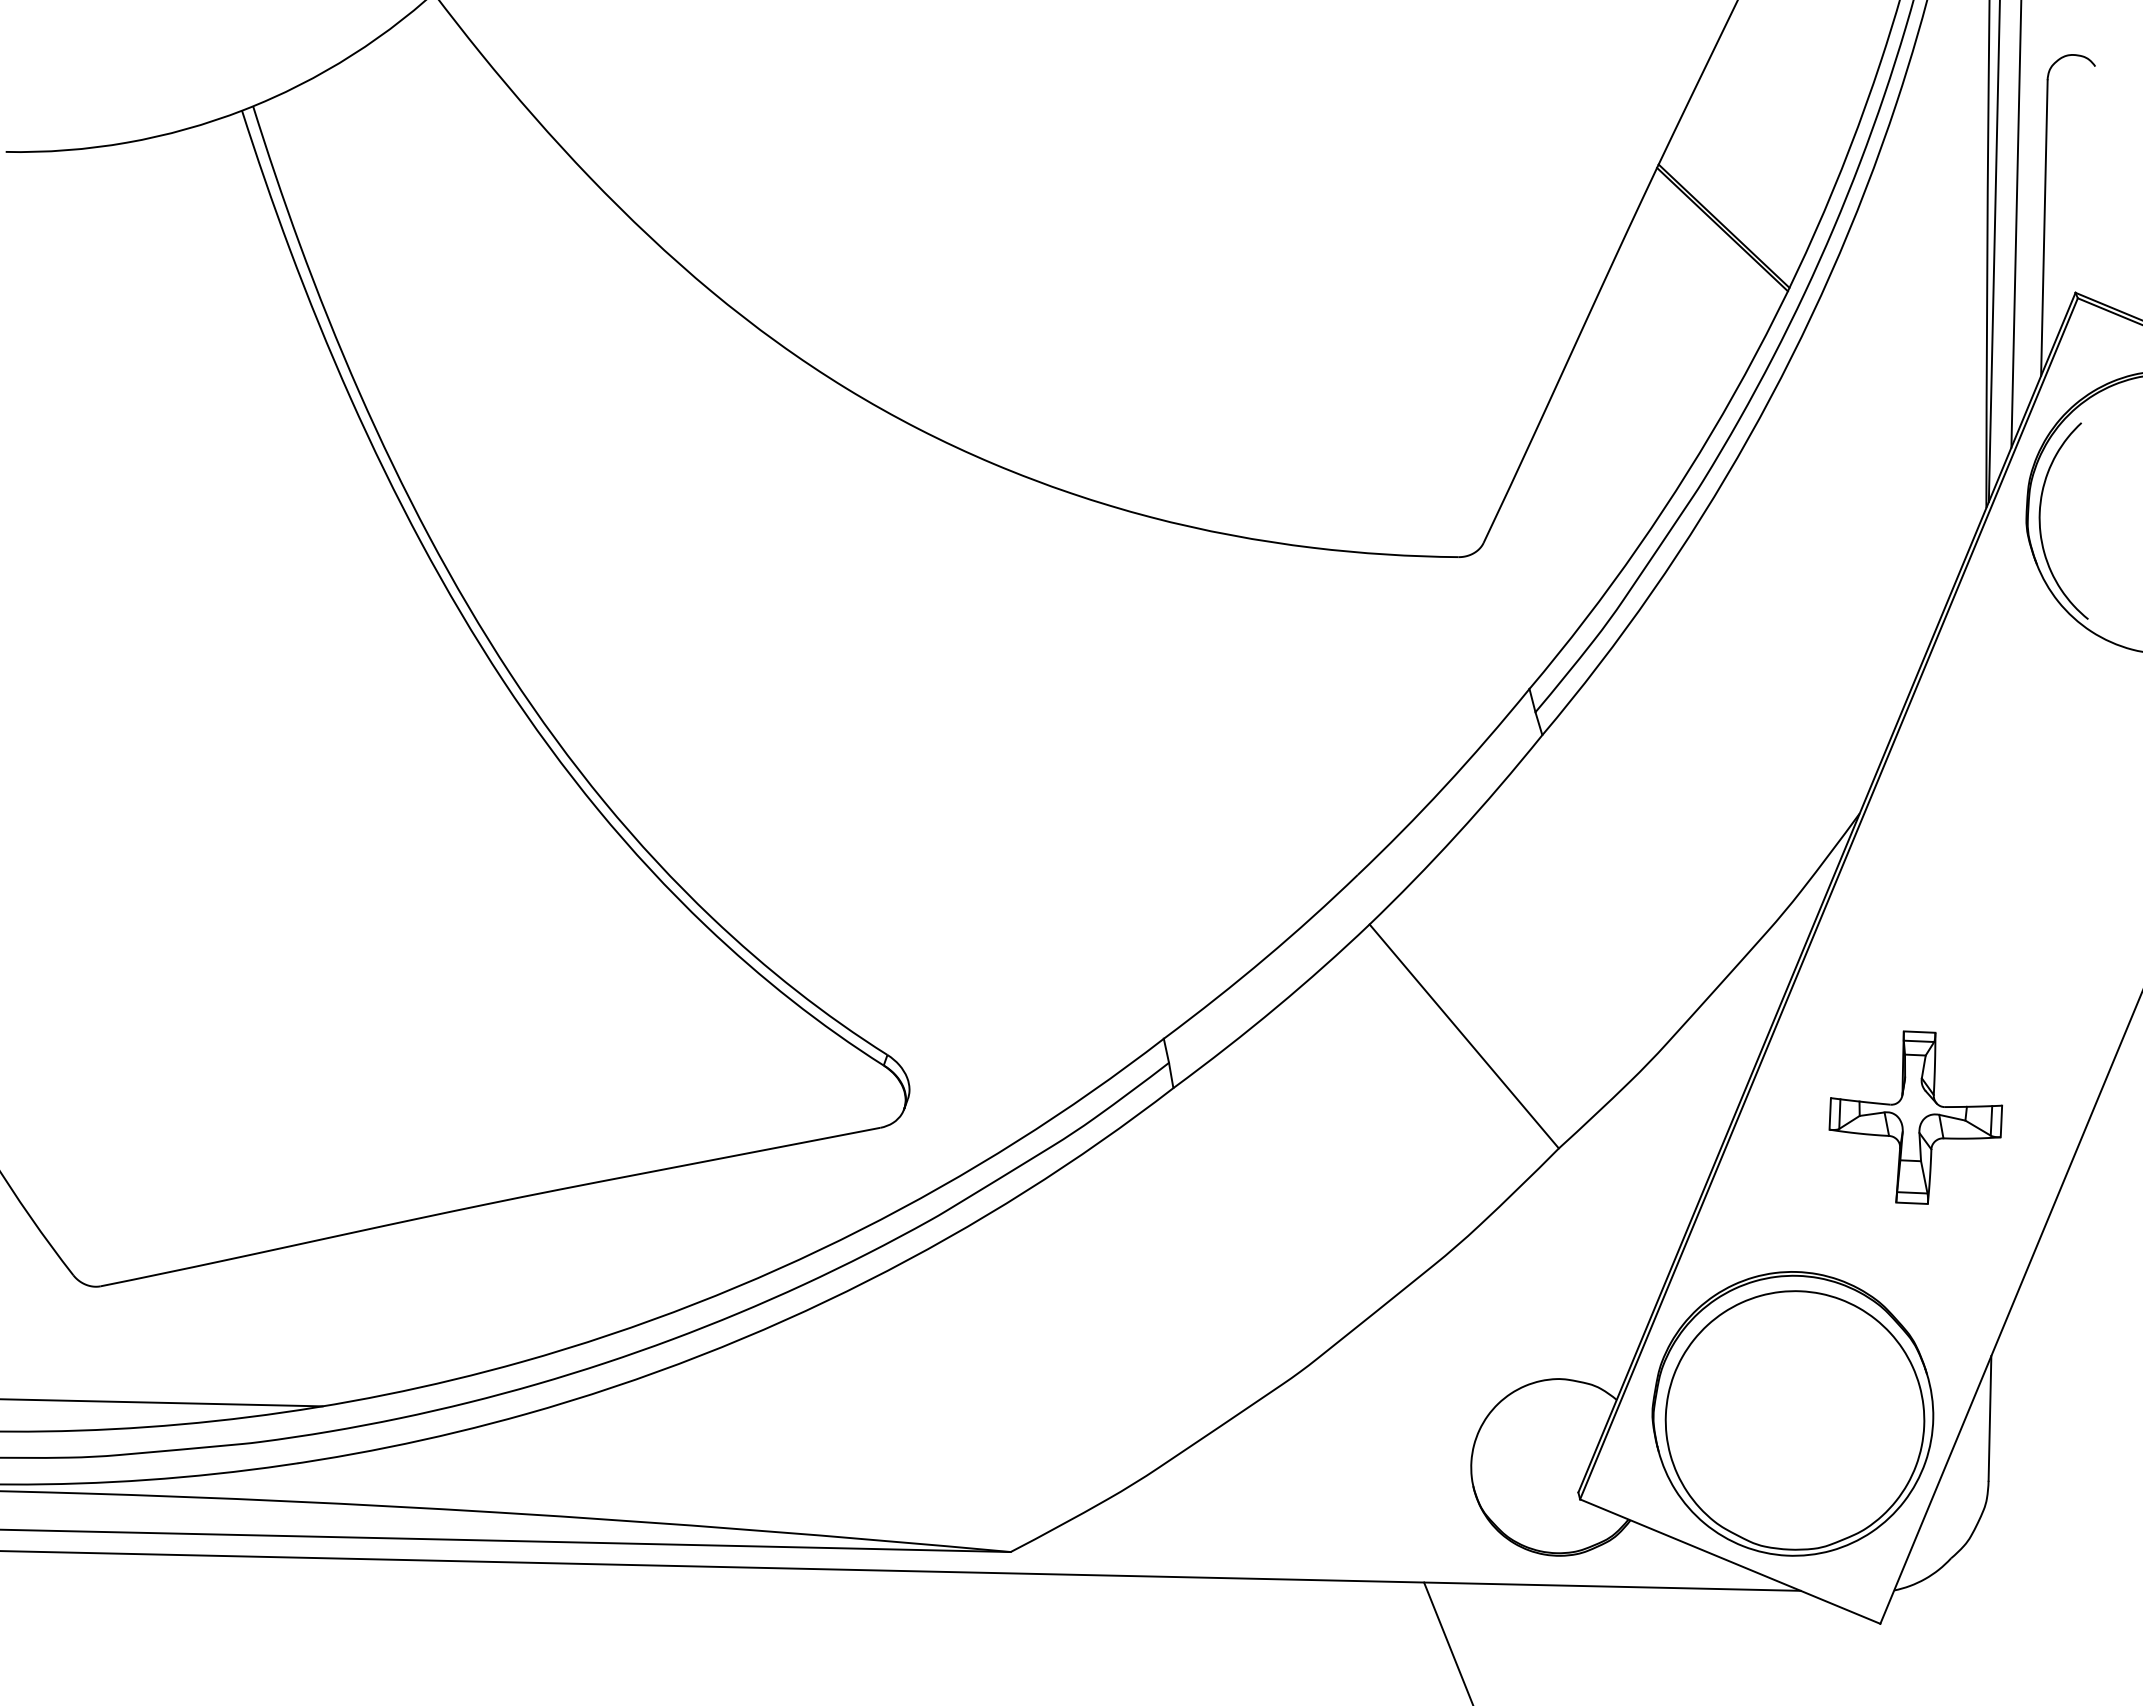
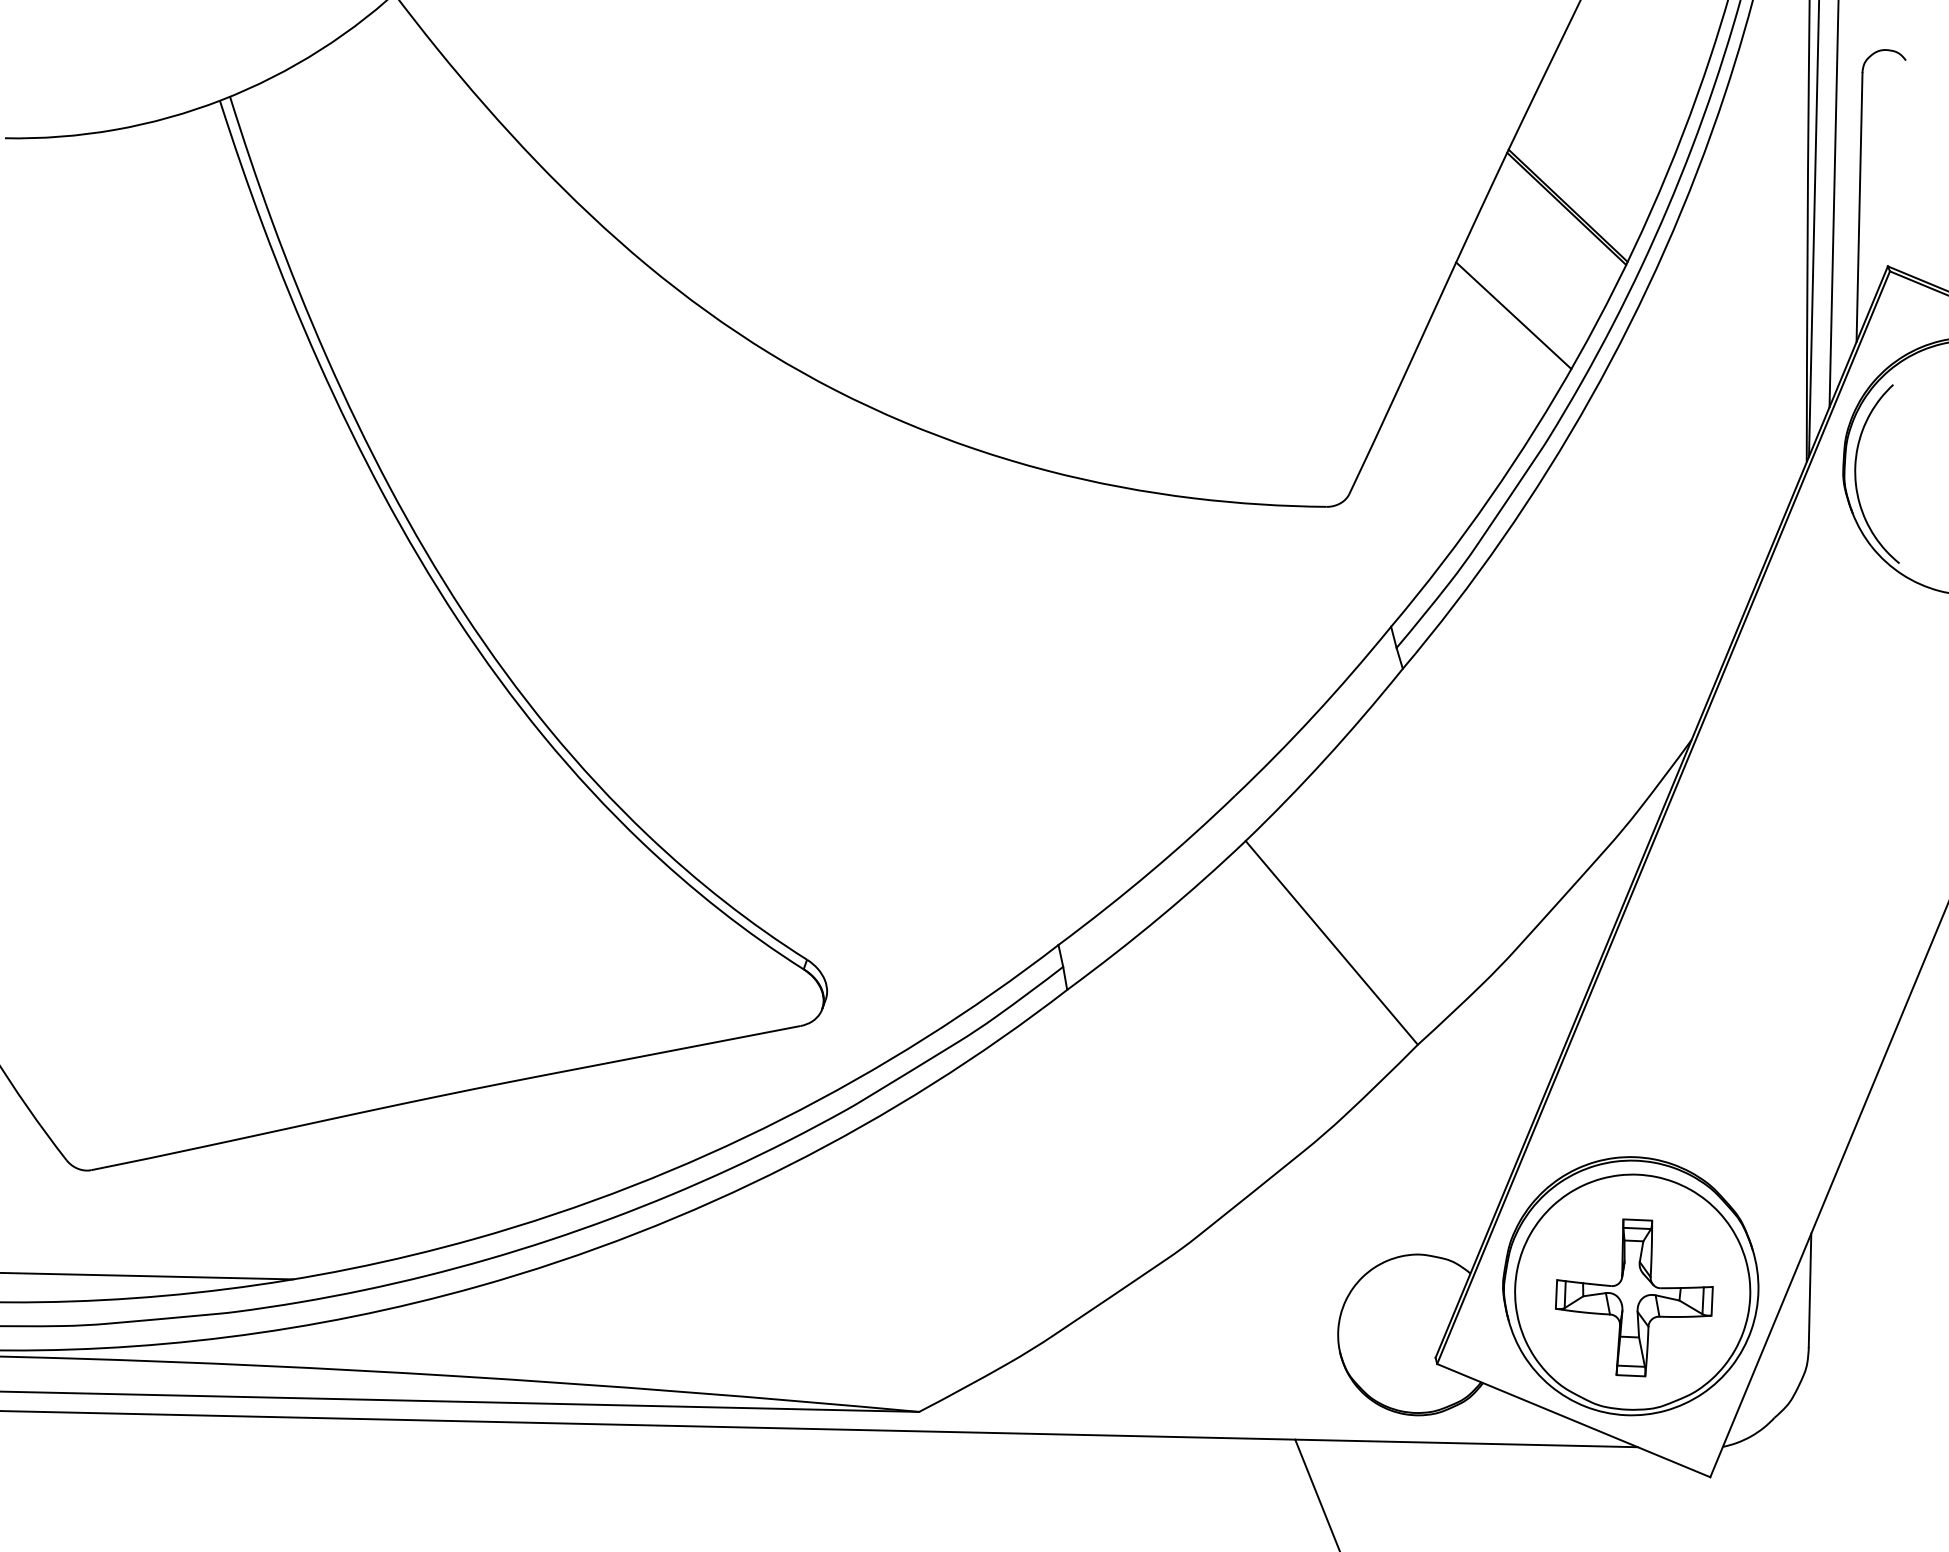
line: (1664, 346) -> (1513, 315), added
part: (1915, 1117) -> (1634, 1297), moved

